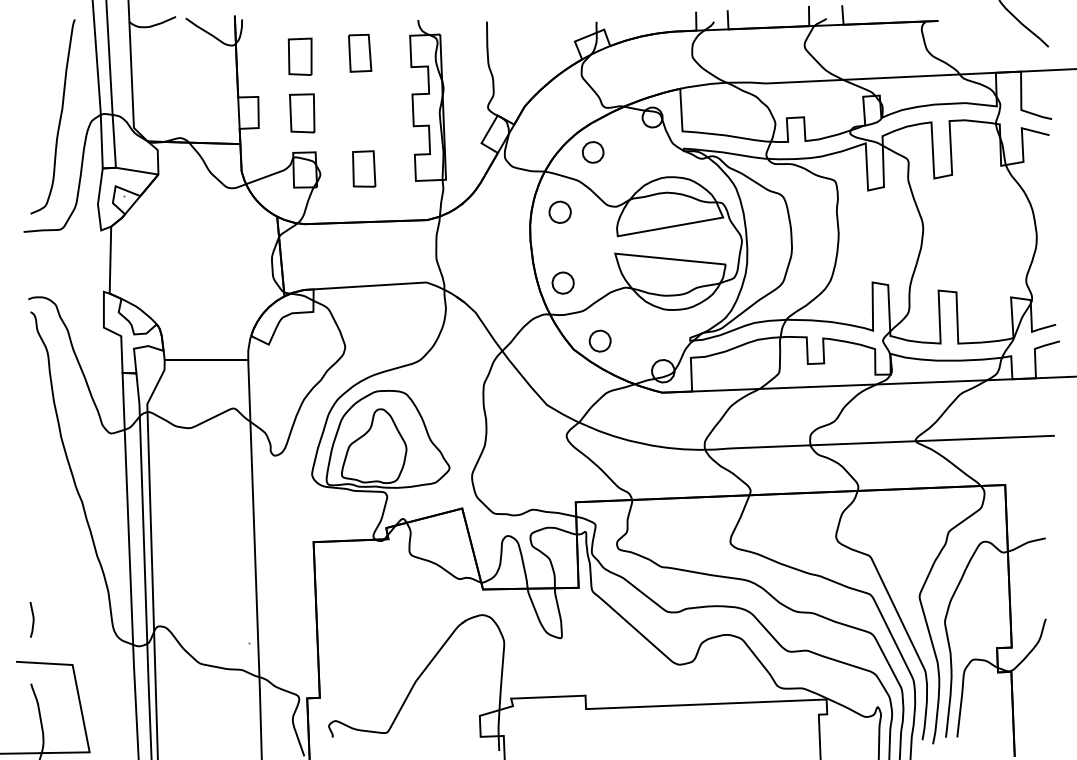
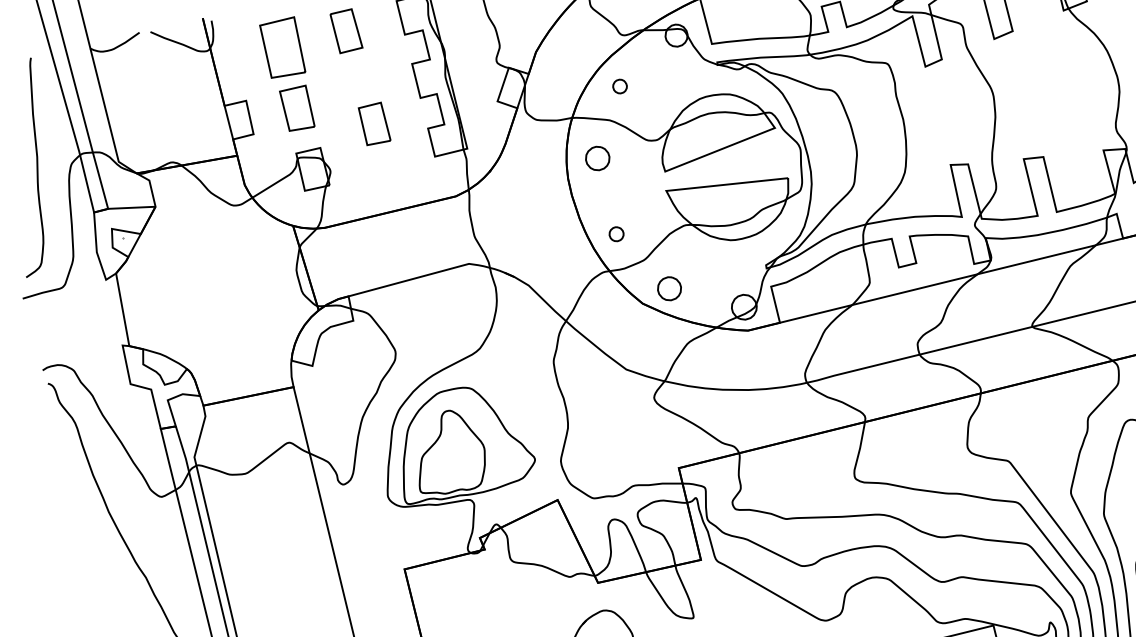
part: (299, 56) -> (281, 48), size x1.4
part: (592, 152) -> (619, 86), size x0.6
part: (364, 168) -> (374, 123), moved
part: (562, 282) -> (615, 233), size x0.6

